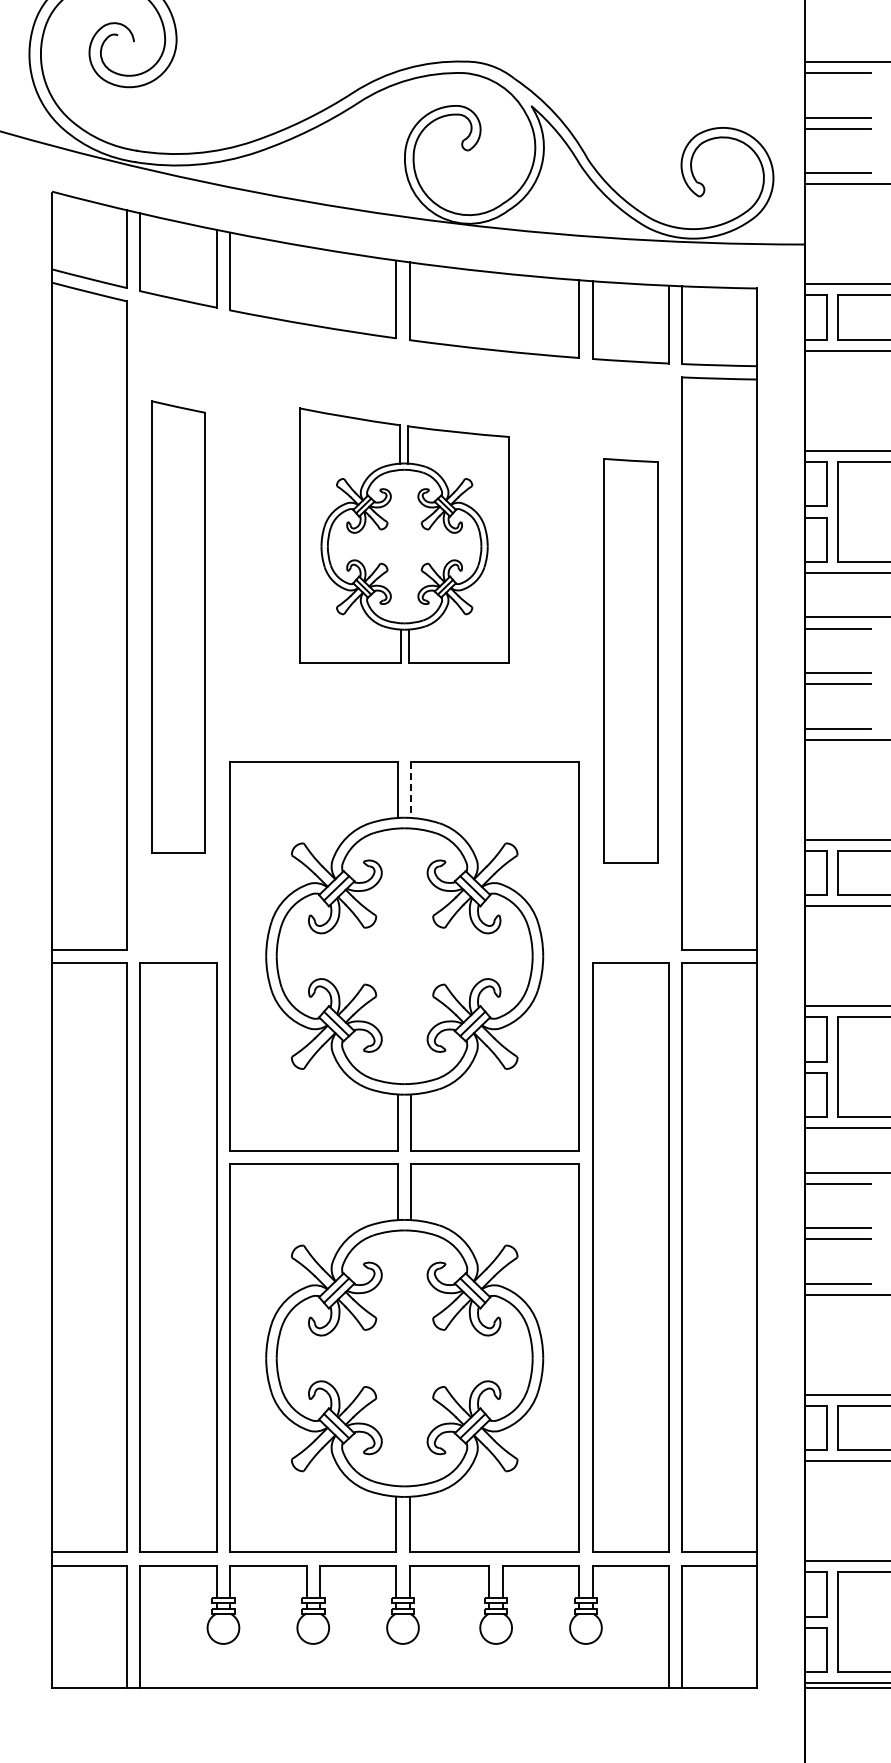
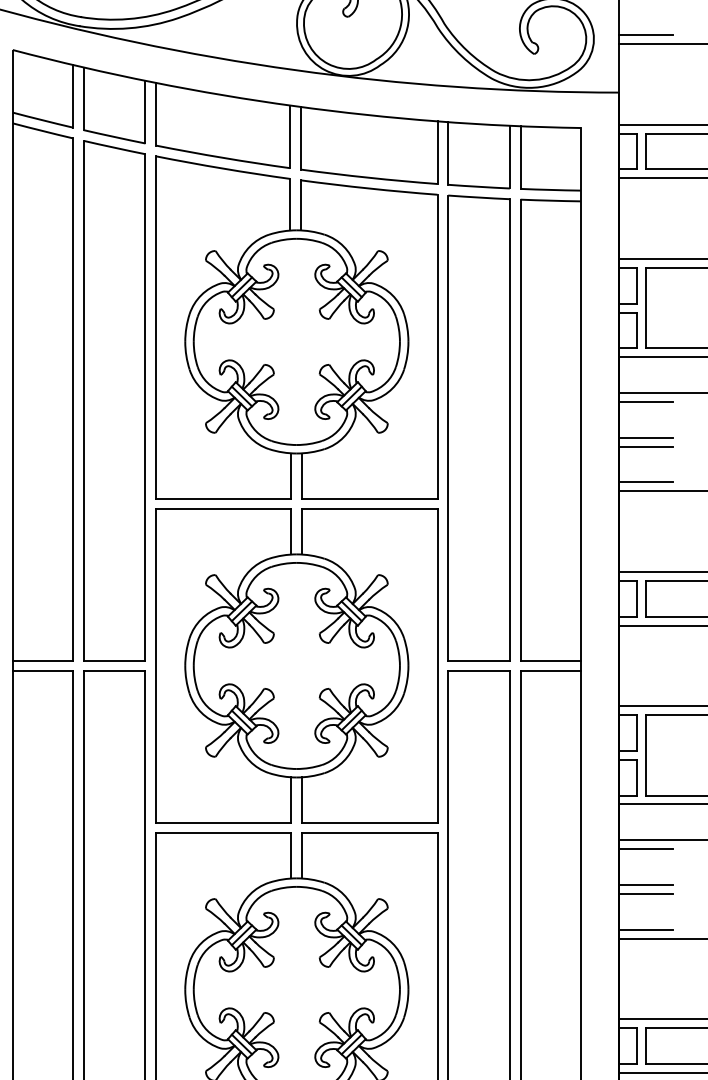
part: (404, 535) -> (296, 327), size x1.67
part: (178, 626) -> (114, 400), size x1.43
part: (630, 660) -> (478, 427), size x1.43
line: (411, 789) -> (302, 531), dashed -> solid

